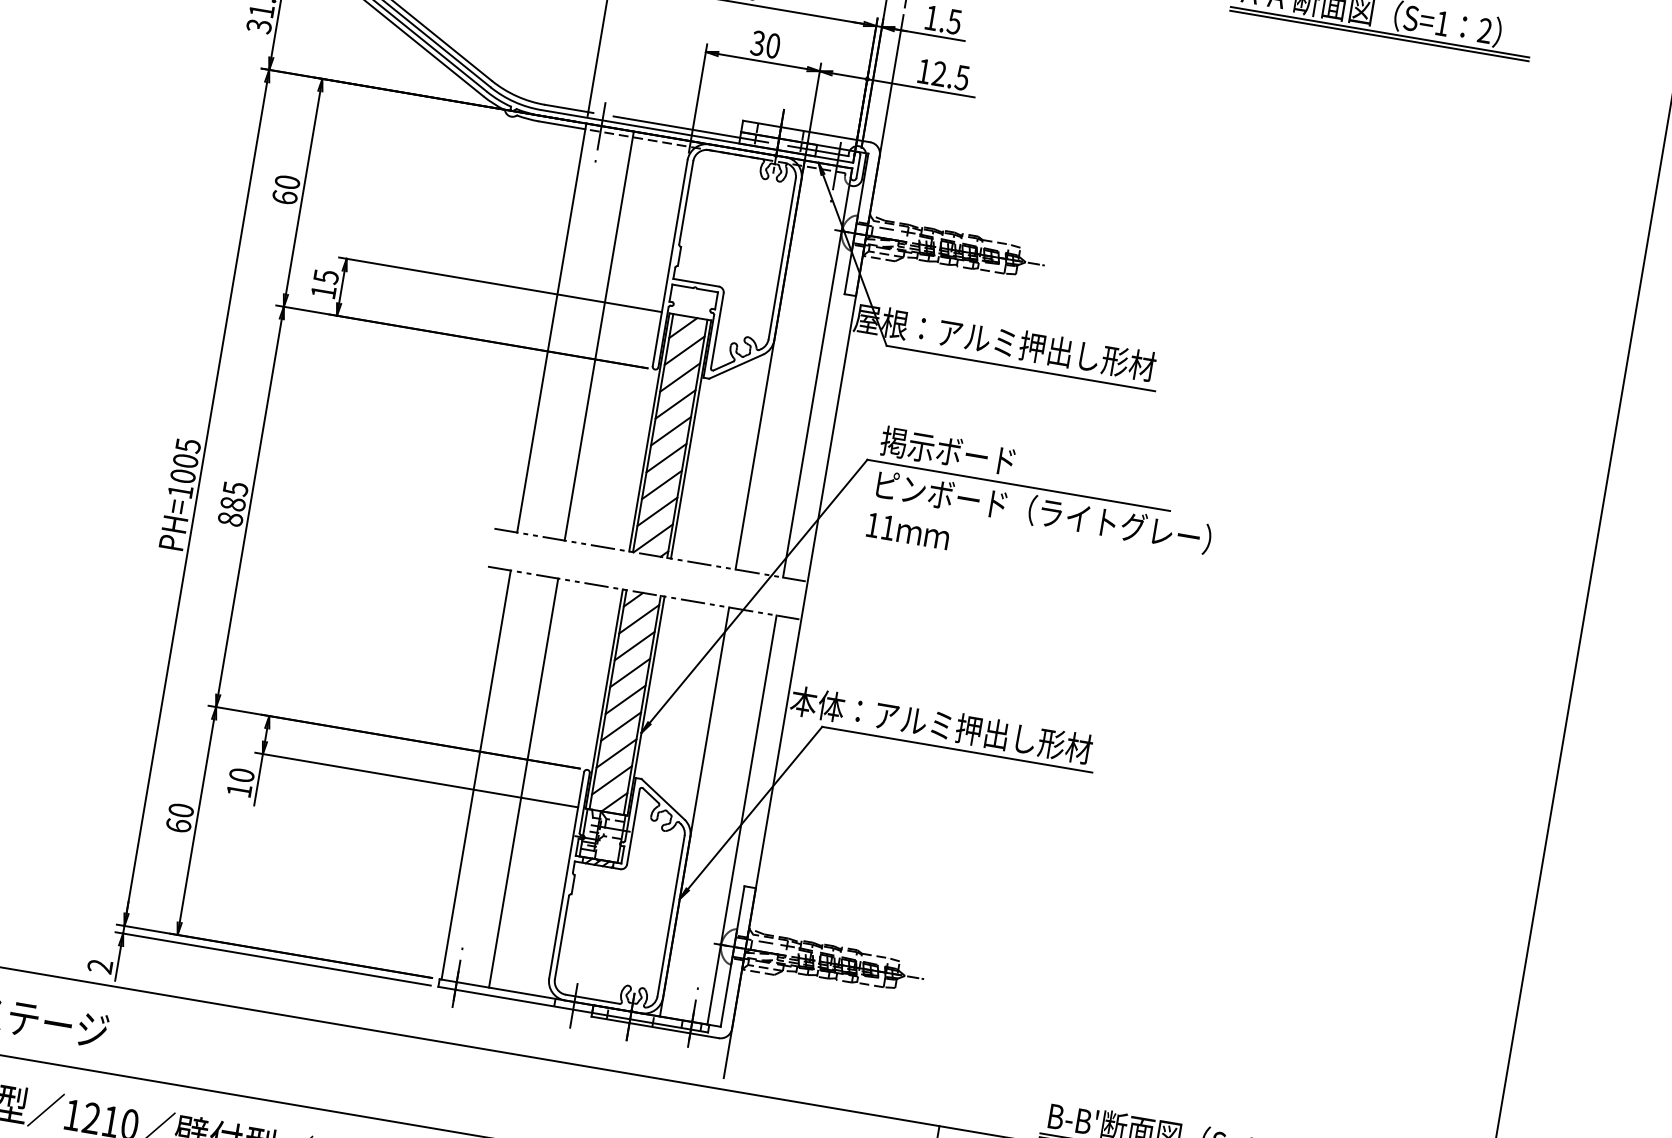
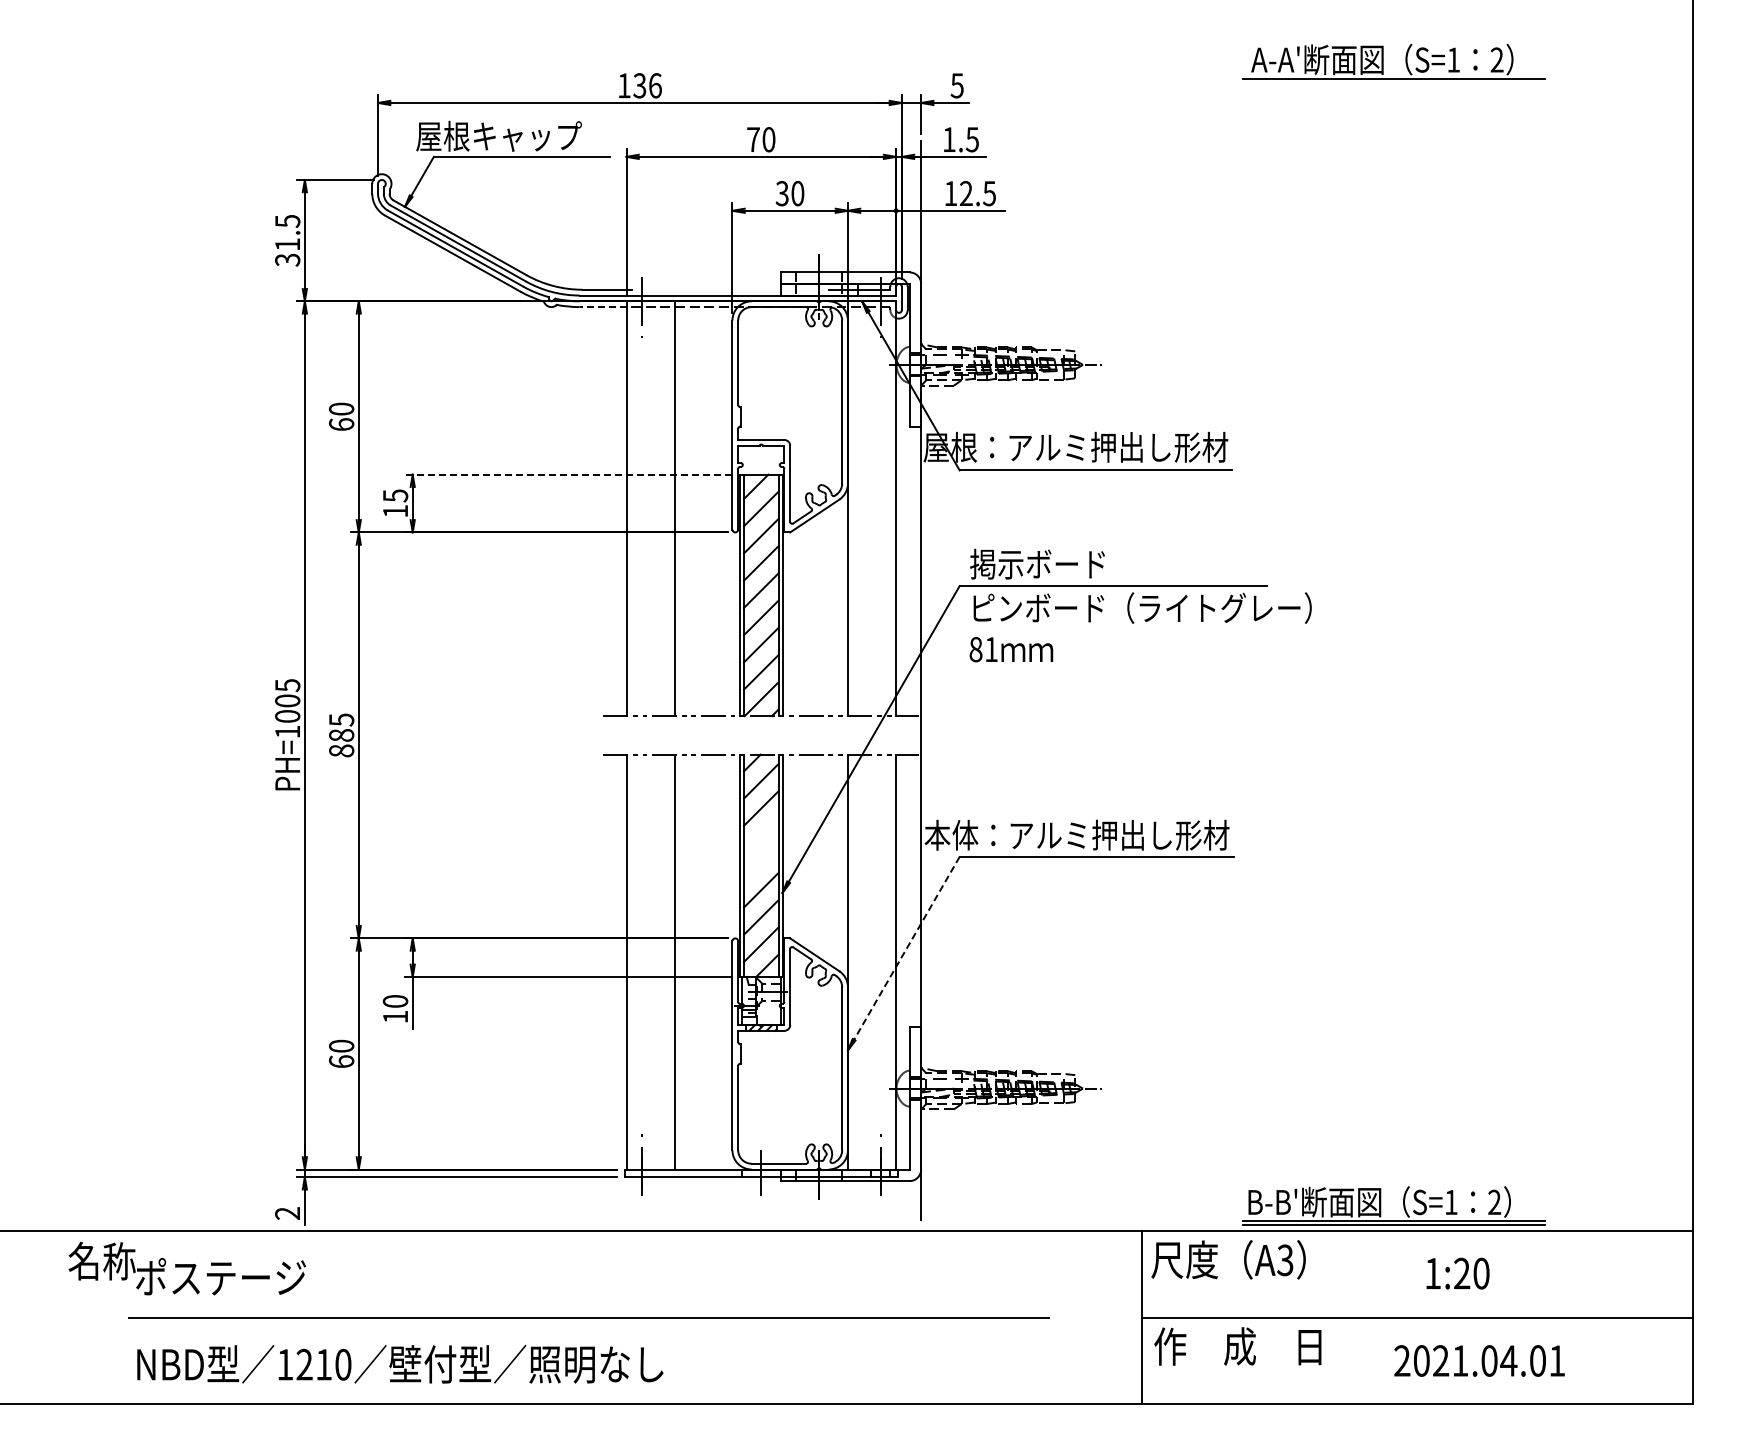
line: (1379, 35) -> (1393, 82), removed
line: (561, 125) -> (602, 307), solid -> dashed
line: (690, 129) -> (730, 289), removed
line: (500, 284) -> (568, 474), solid -> dashed
text: (872, 525) -> (975, 649), 11 -> 81
line: (629, 672) -> (760, 835), removed
line: (624, 699) -> (760, 862), removed
line: (754, 808) -> (906, 948), solid -> dashed

